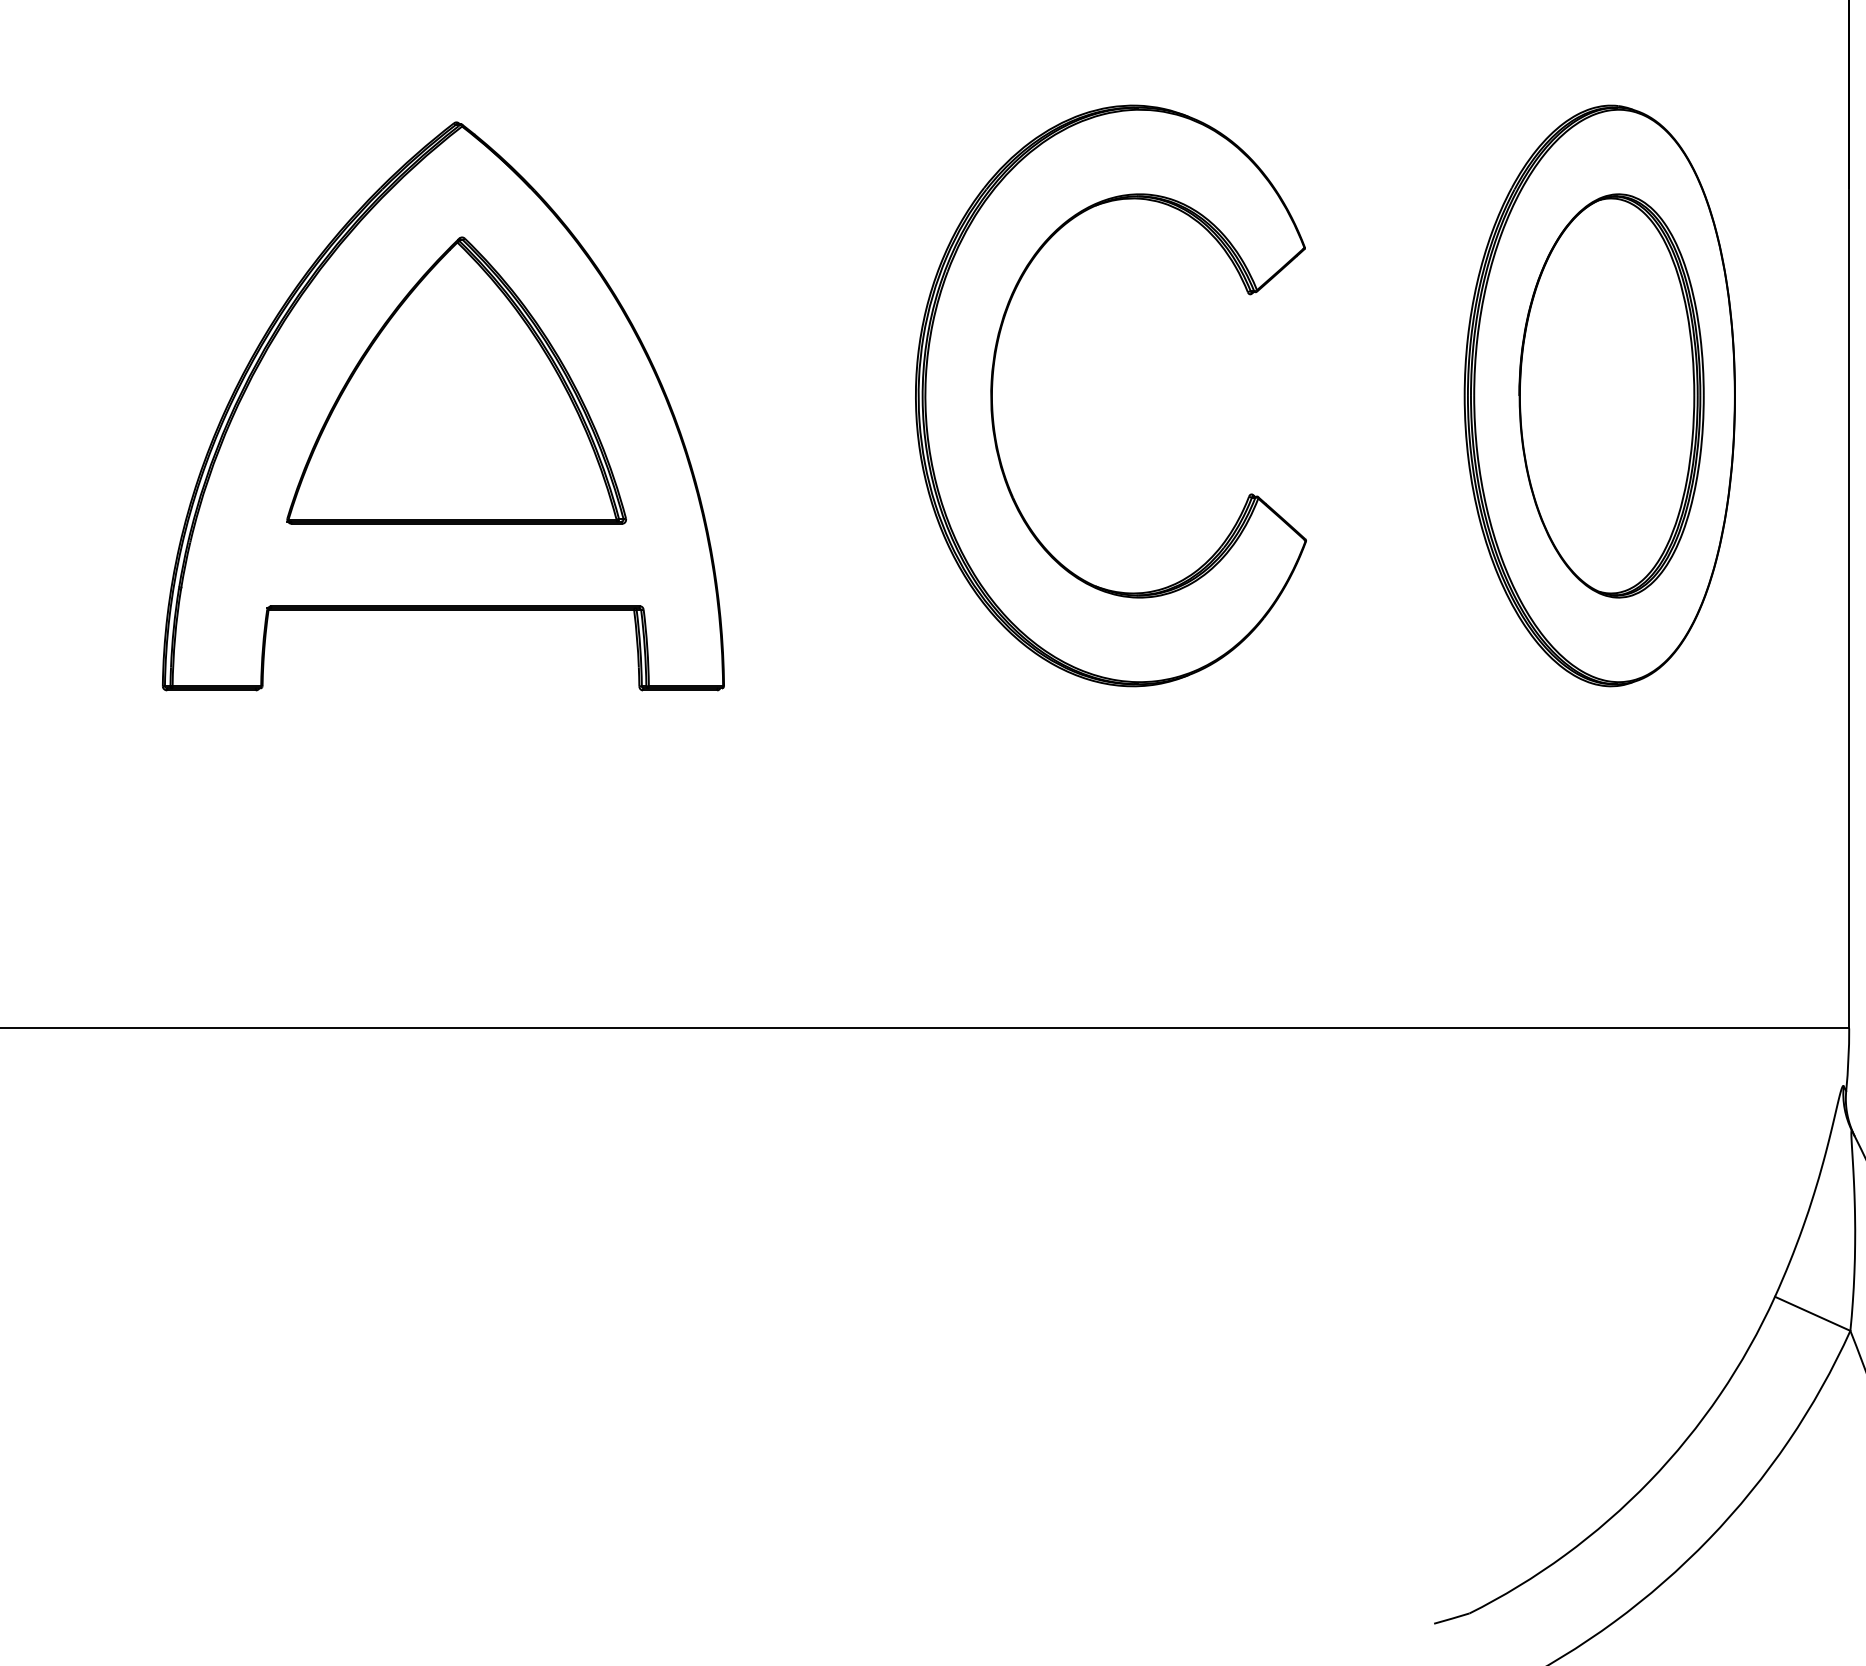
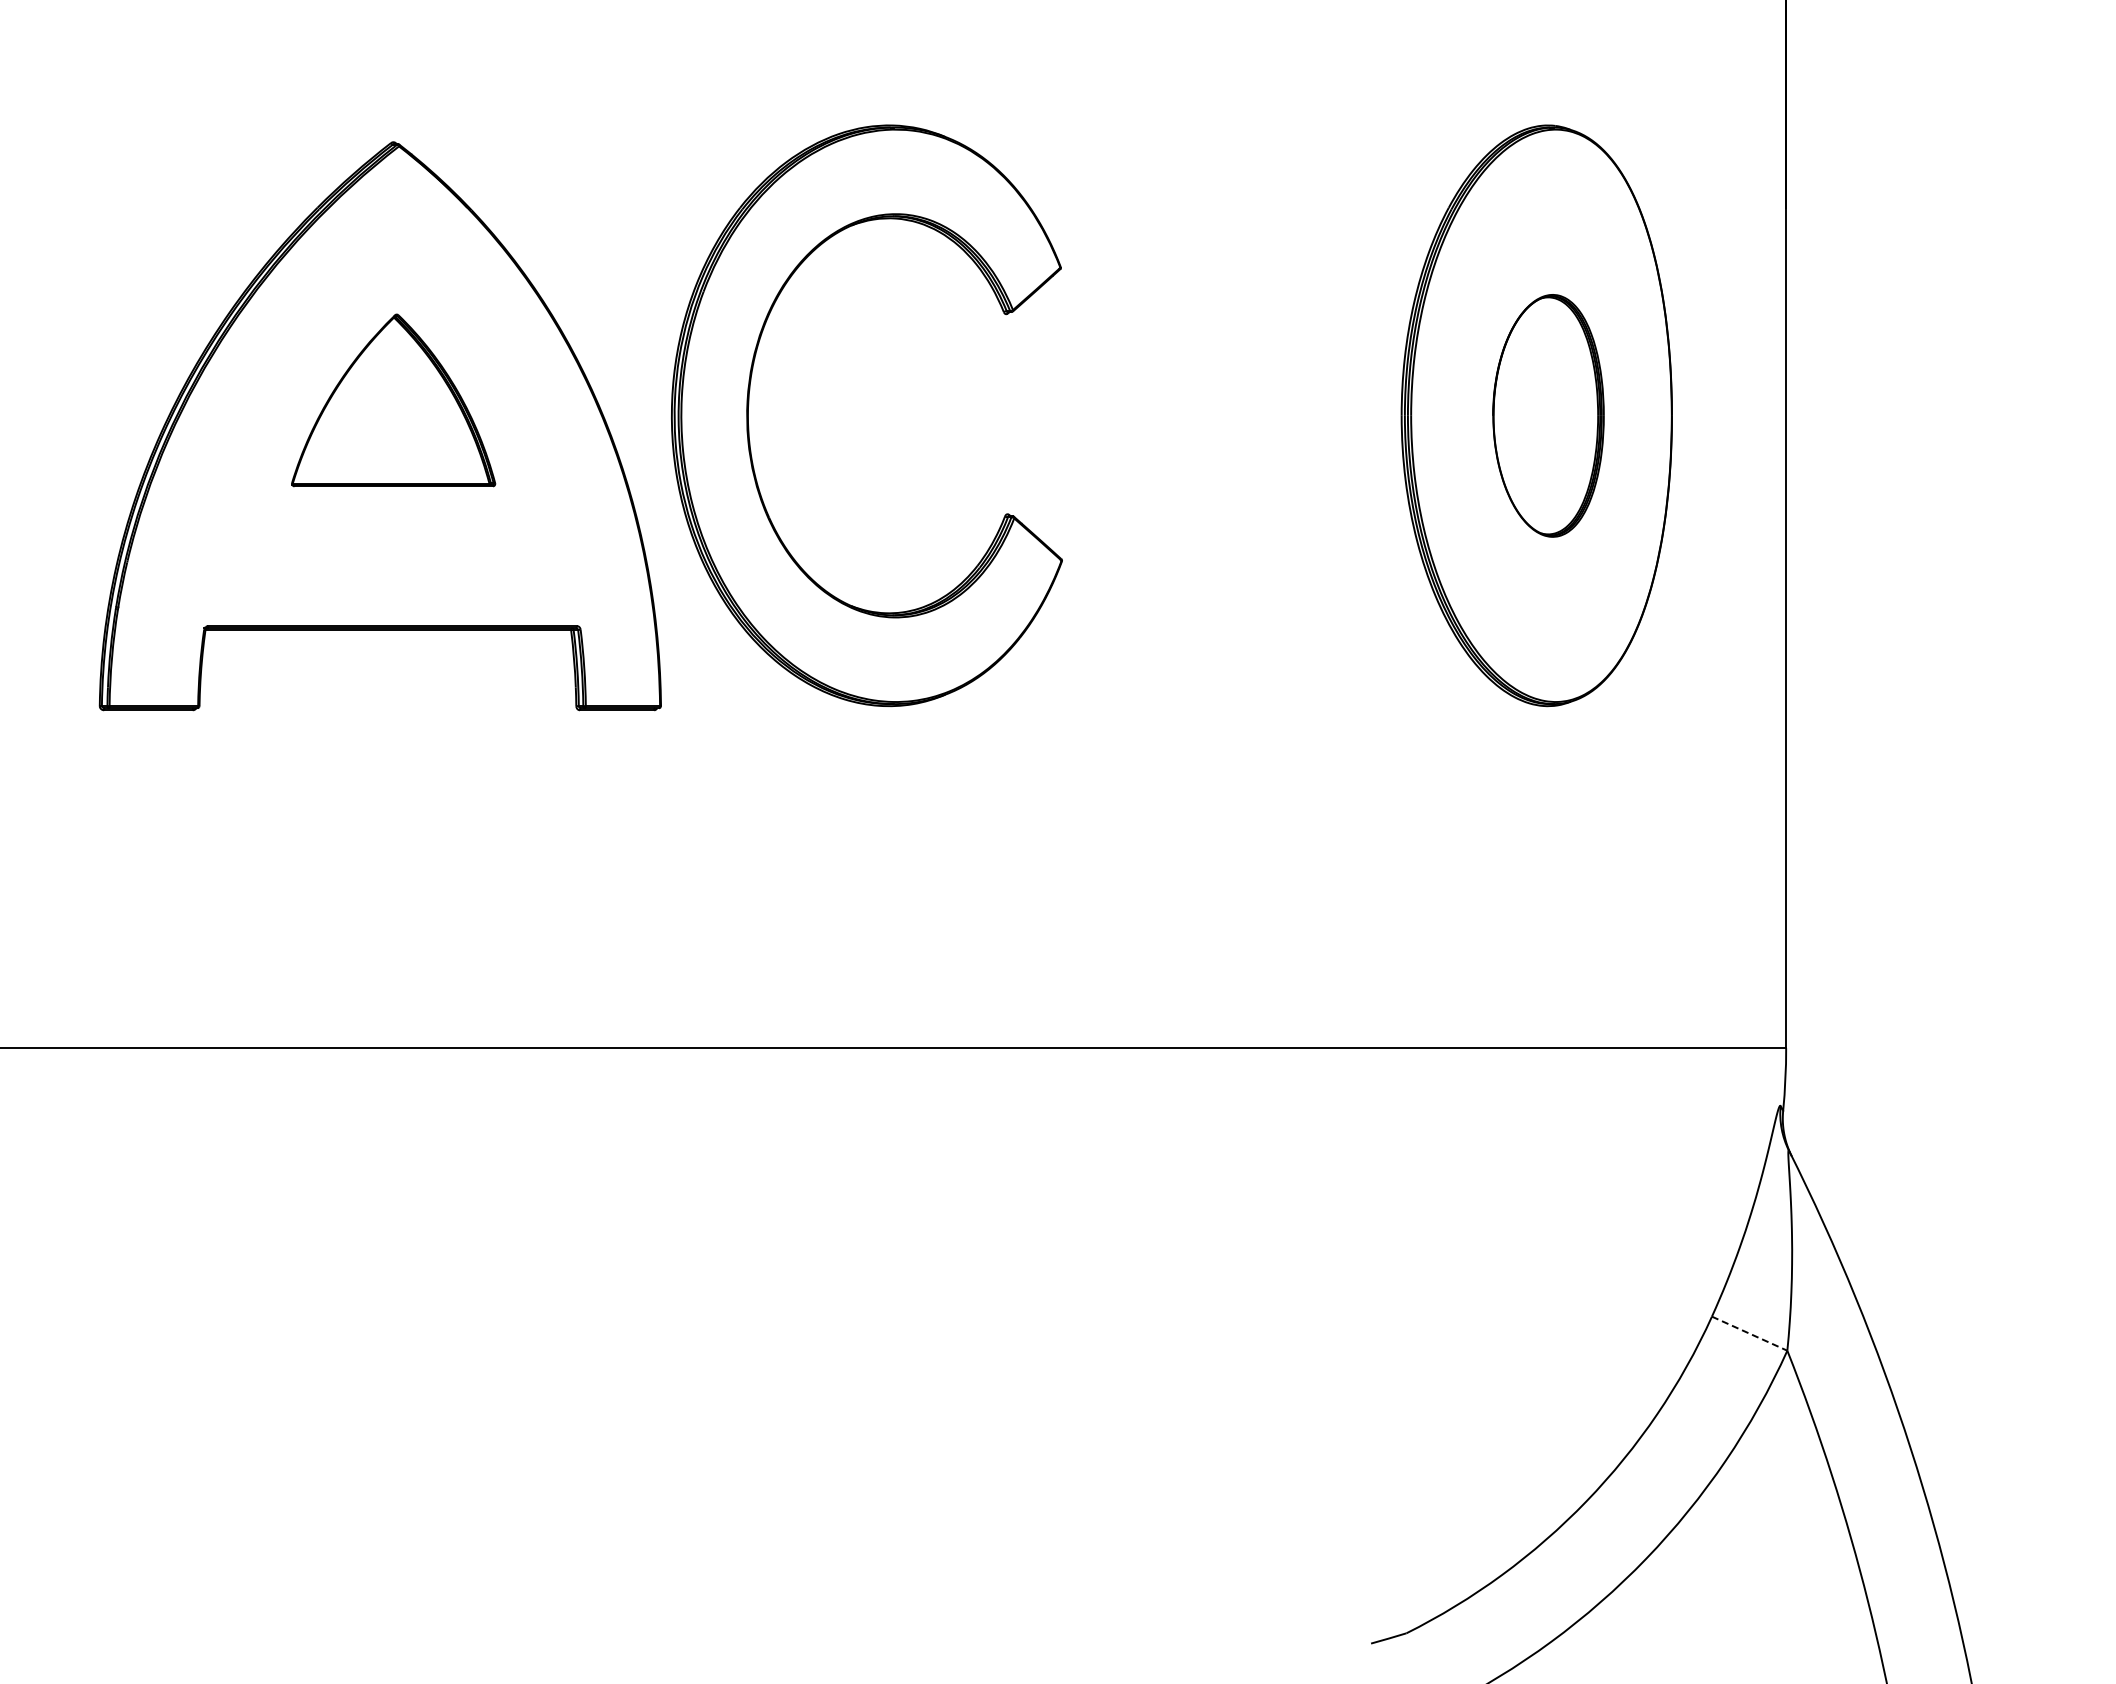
part: (456, 380) -> (393, 400), size x0.6
part: (993, 384) -> (749, 404), moved
part: (1611, 395) -> (1548, 415), size x0.6
line: (1813, 1313) -> (1750, 1333), solid -> dashed

